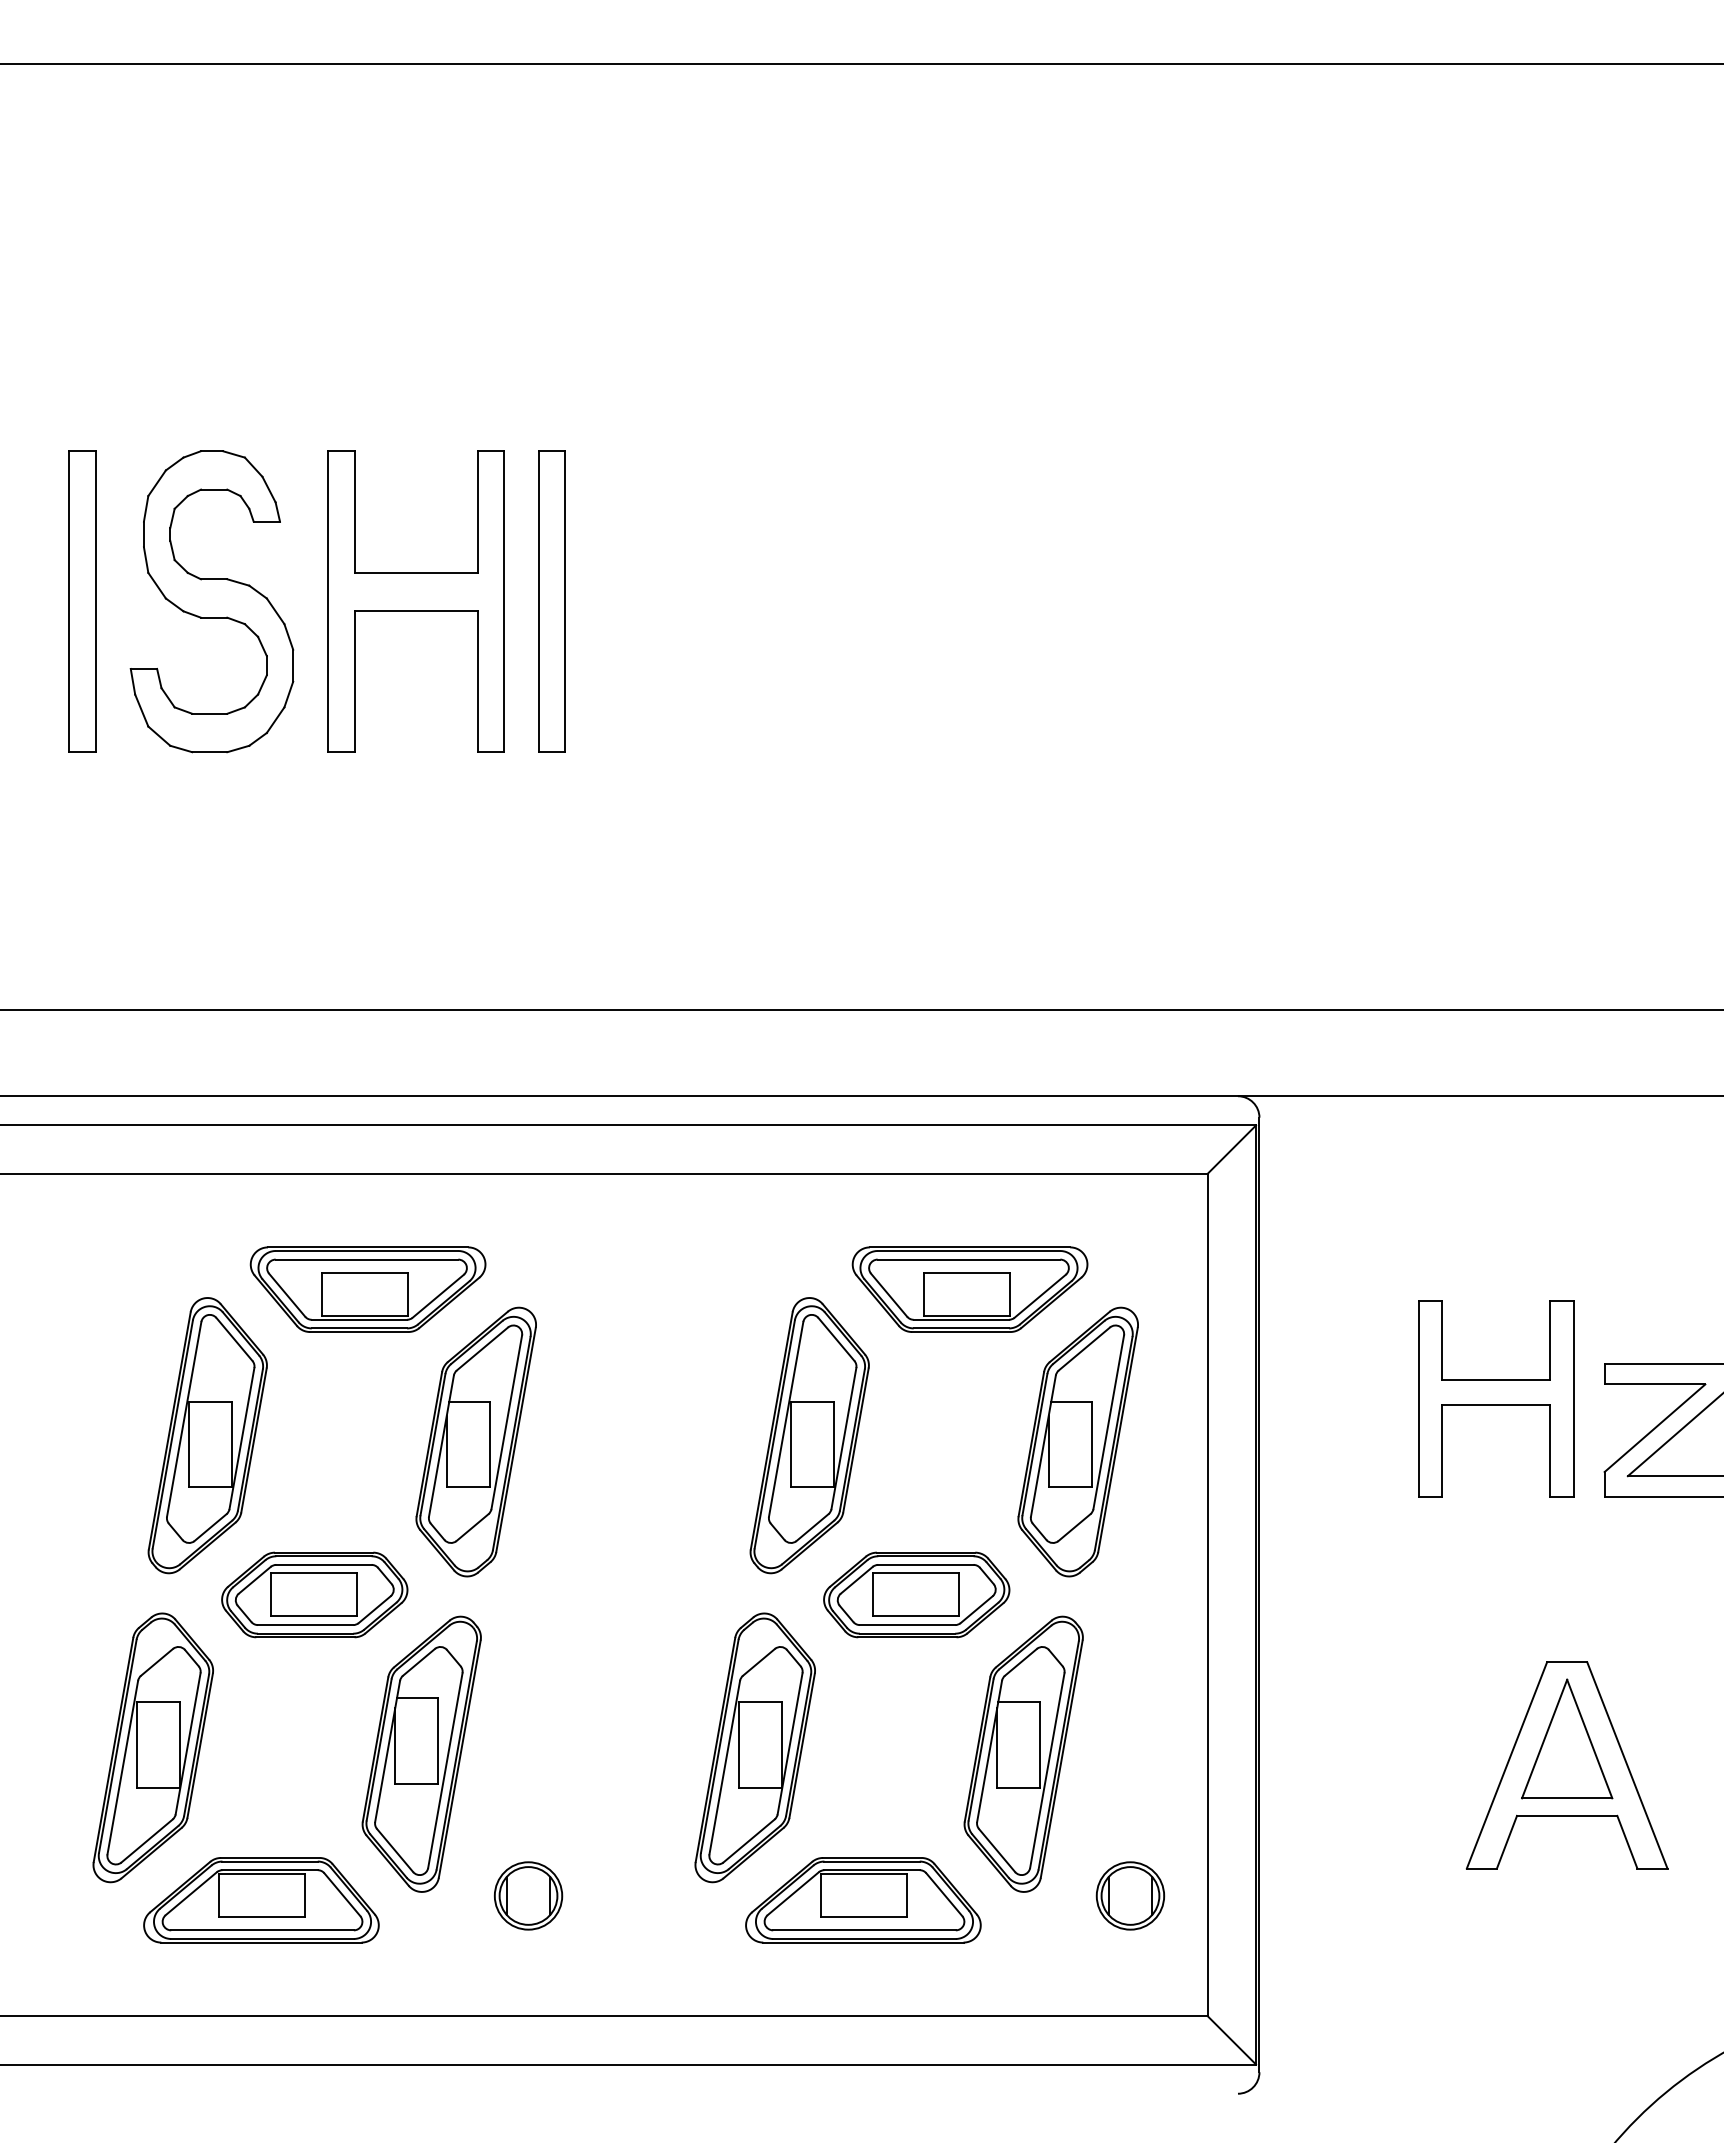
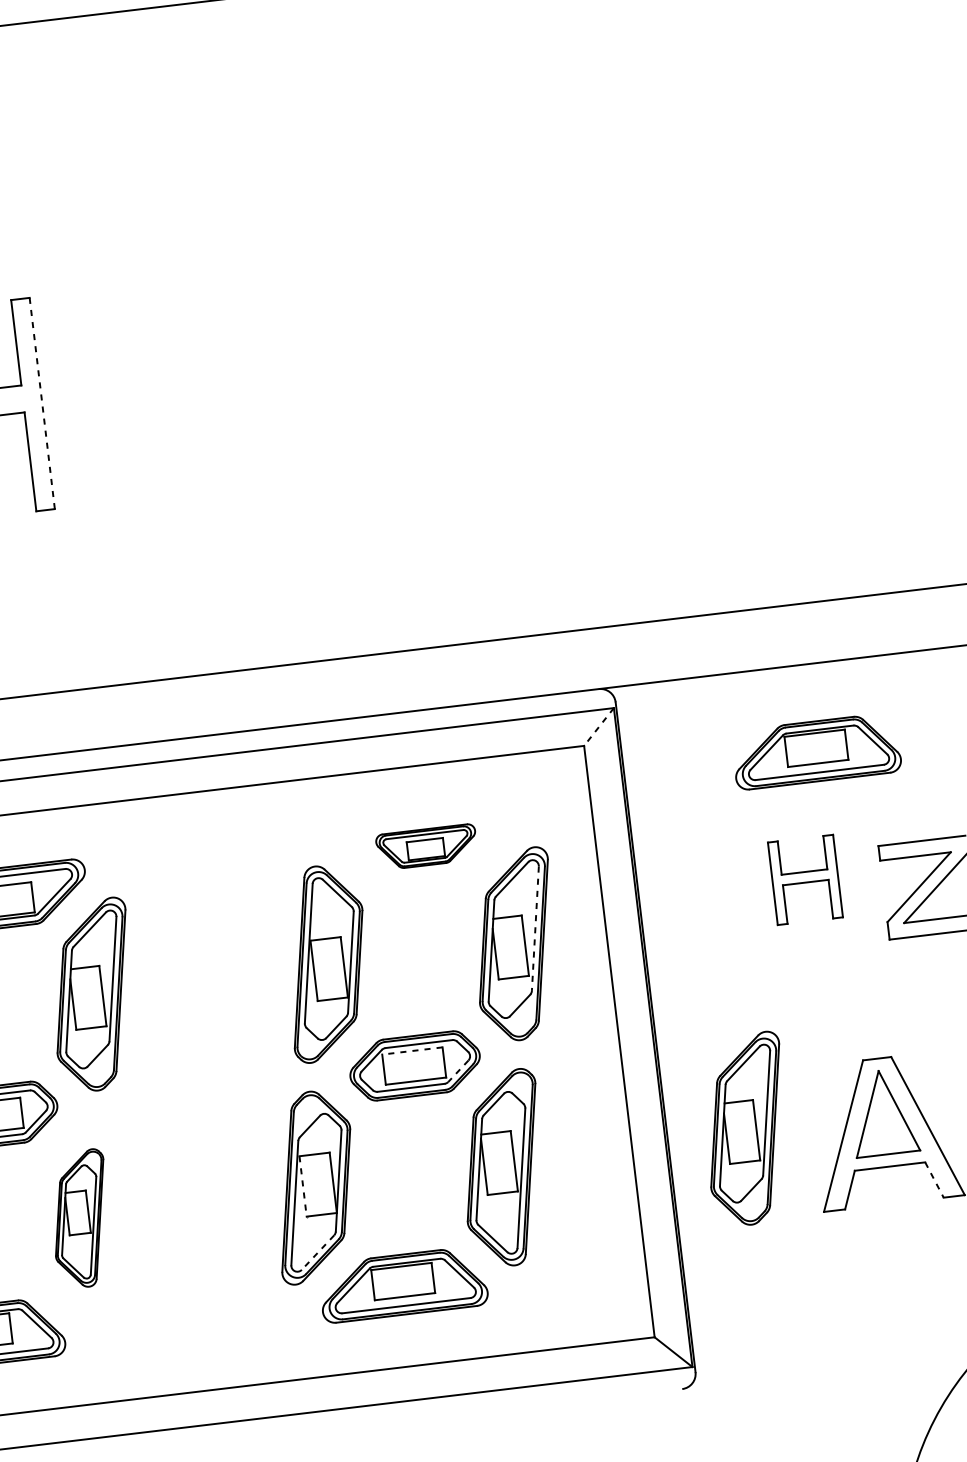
part: (551, 601) -> (75, 399), removed
line: (503, 602) -> (42, 404), solid -> dashed
line: (1231, 1149) -> (598, 727), solid -> dashed
part: (1533, 1220) -> (816, 751), added
part: (969, 1289) -> (426, 847), size x0.6
part: (1496, 1398) -> (805, 879), size x0.6
line: (1108, 1422) -> (535, 928), solid -> dashed
line: (915, 1573) -> (412, 1050), solid -> dashed
line: (976, 1609) -> (458, 1071), solid -> dashed
part: (1371, 1739) -> (746, 1129), added
line: (739, 1745) -> (303, 1186), solid -> dashed
part: (421, 1753) -> (80, 1218), size x0.7
line: (748, 1841) -> (317, 1253), solid -> dashed
line: (1627, 1842) -> (934, 1180), solid -> dashed
part: (528, 1895) -> (167, 1309), removed
part: (1130, 1895) -> (590, 1258), removed

